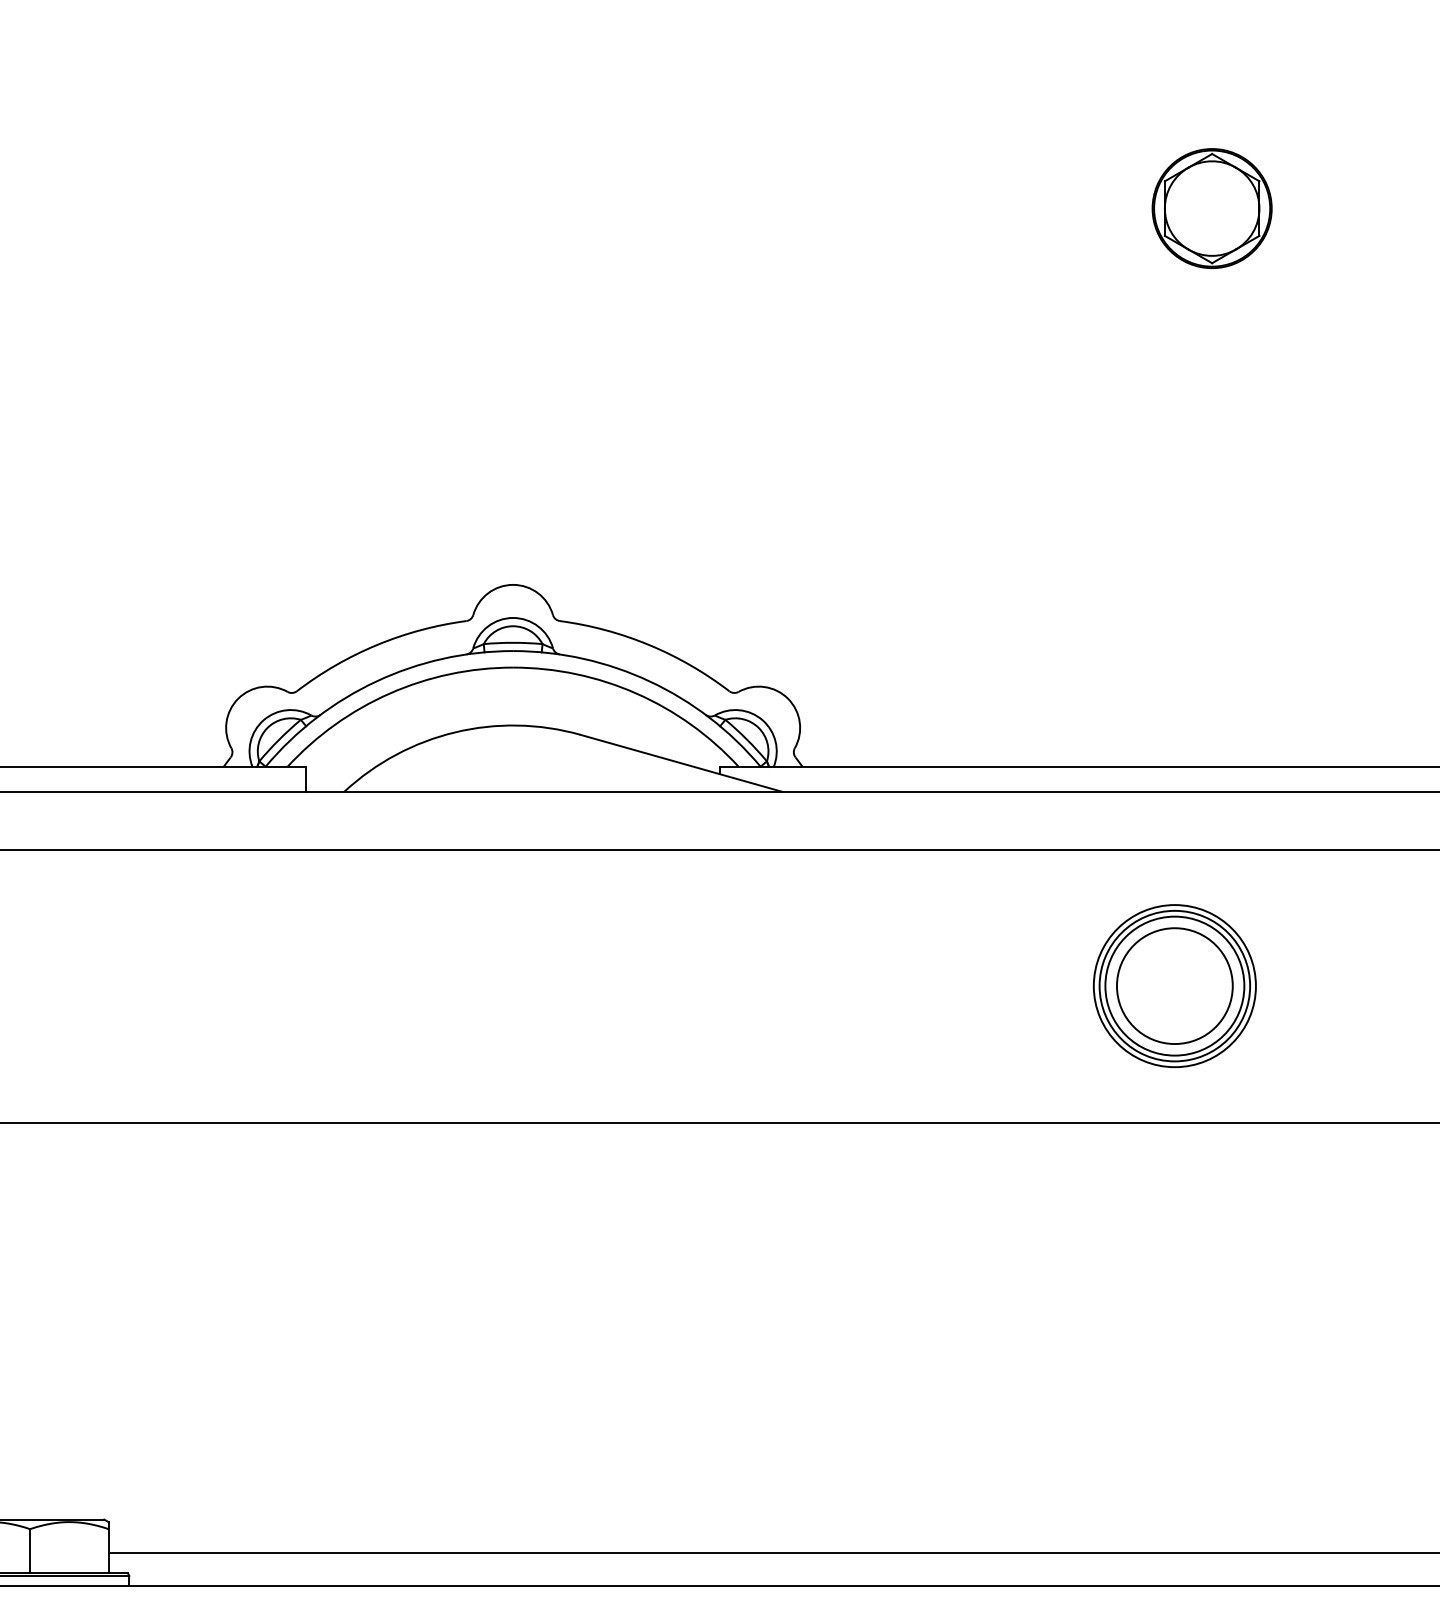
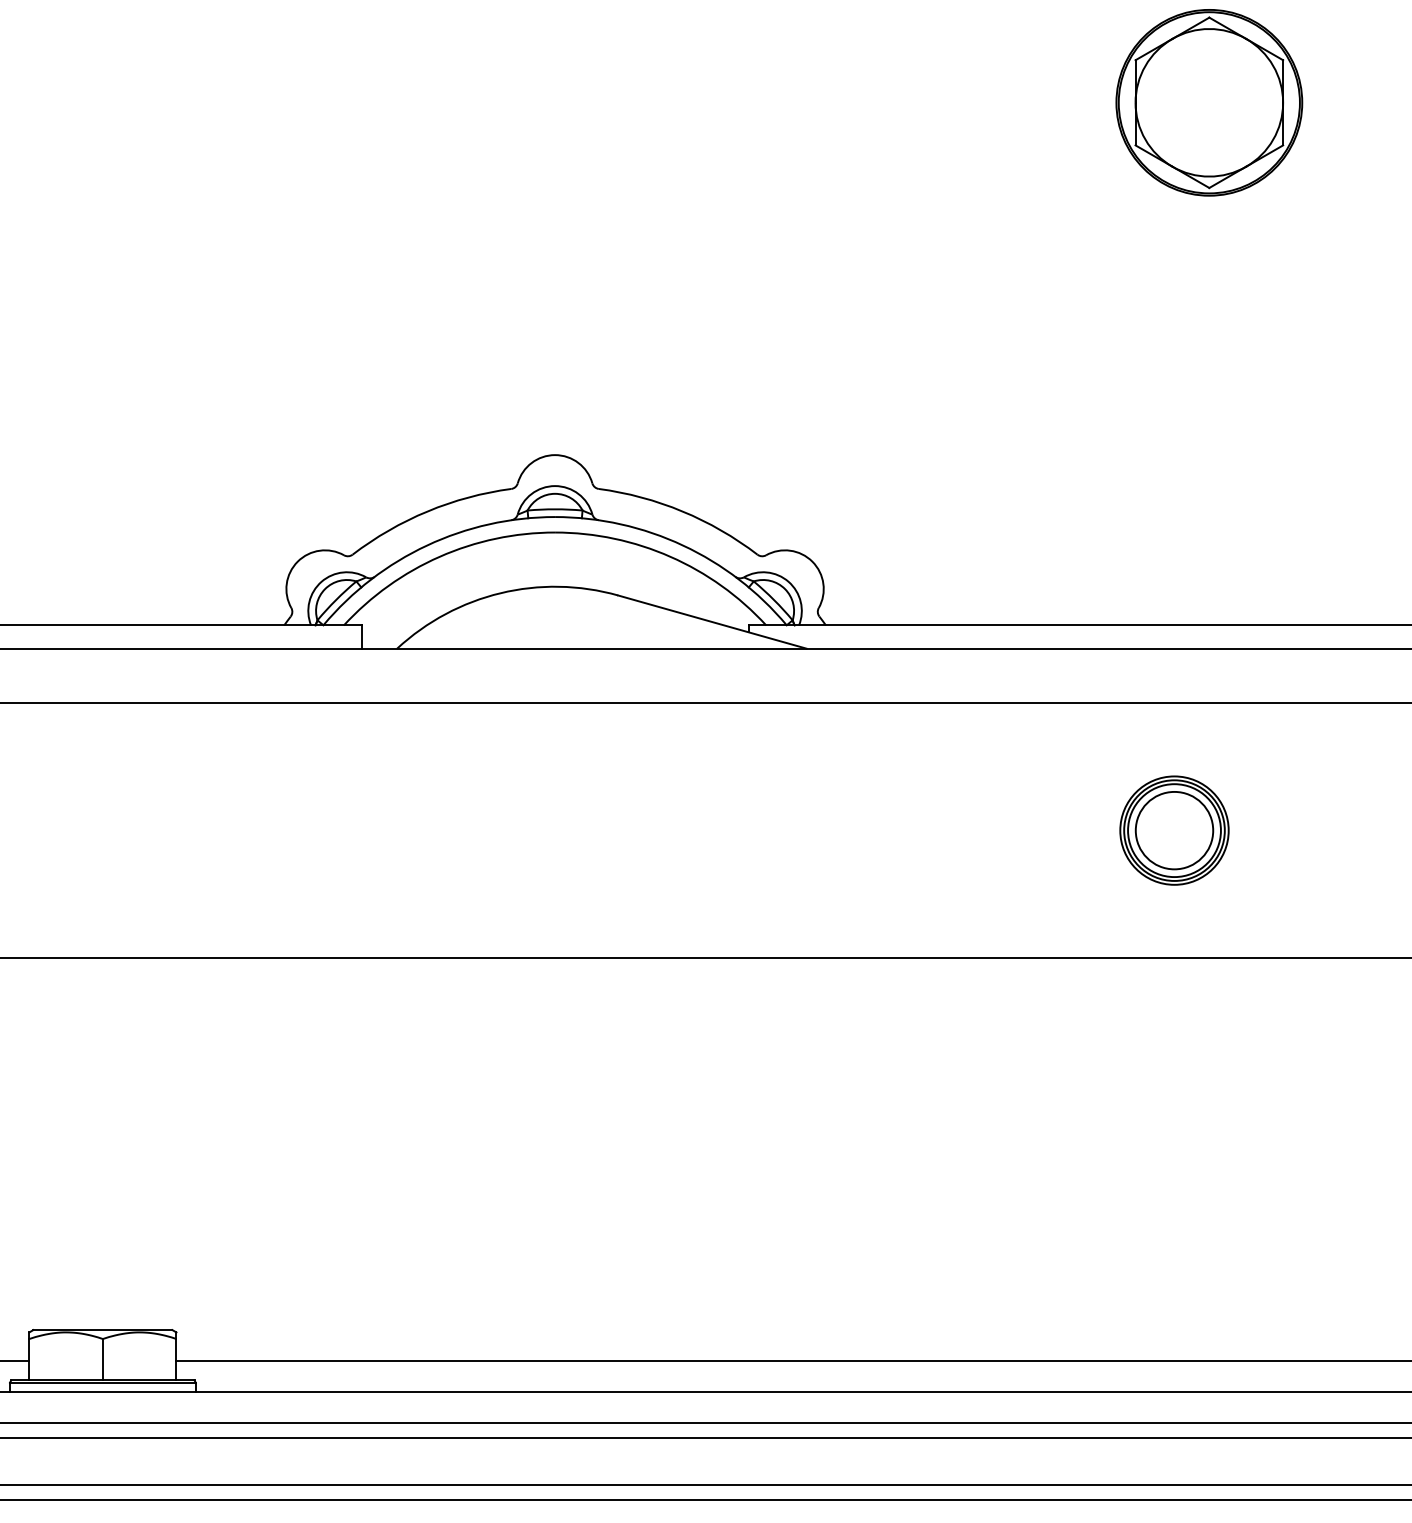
part: (1212, 208) -> (1209, 102), size x1.67
part: (1174, 985) -> (1174, 830), size x0.71

